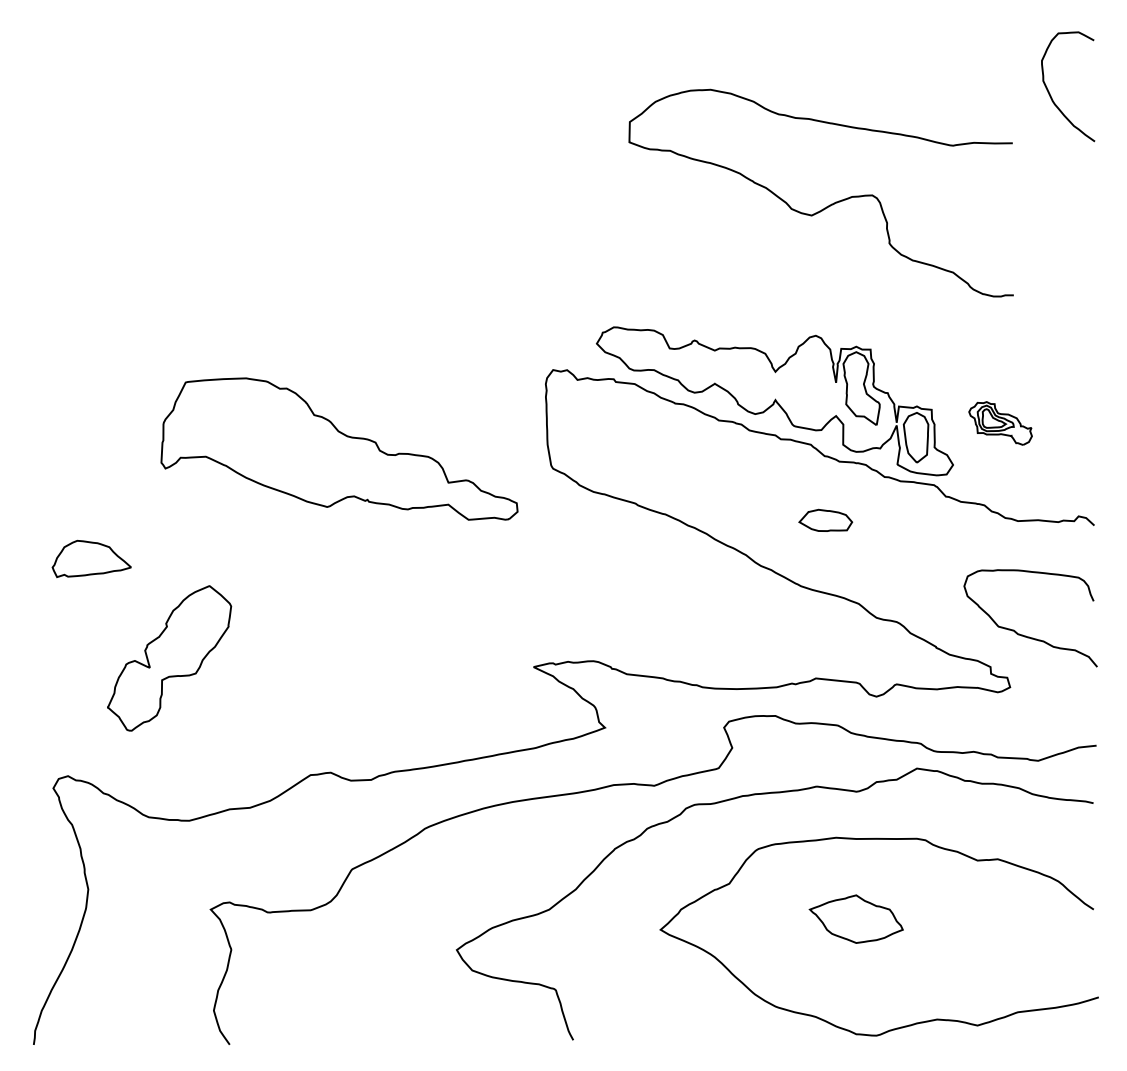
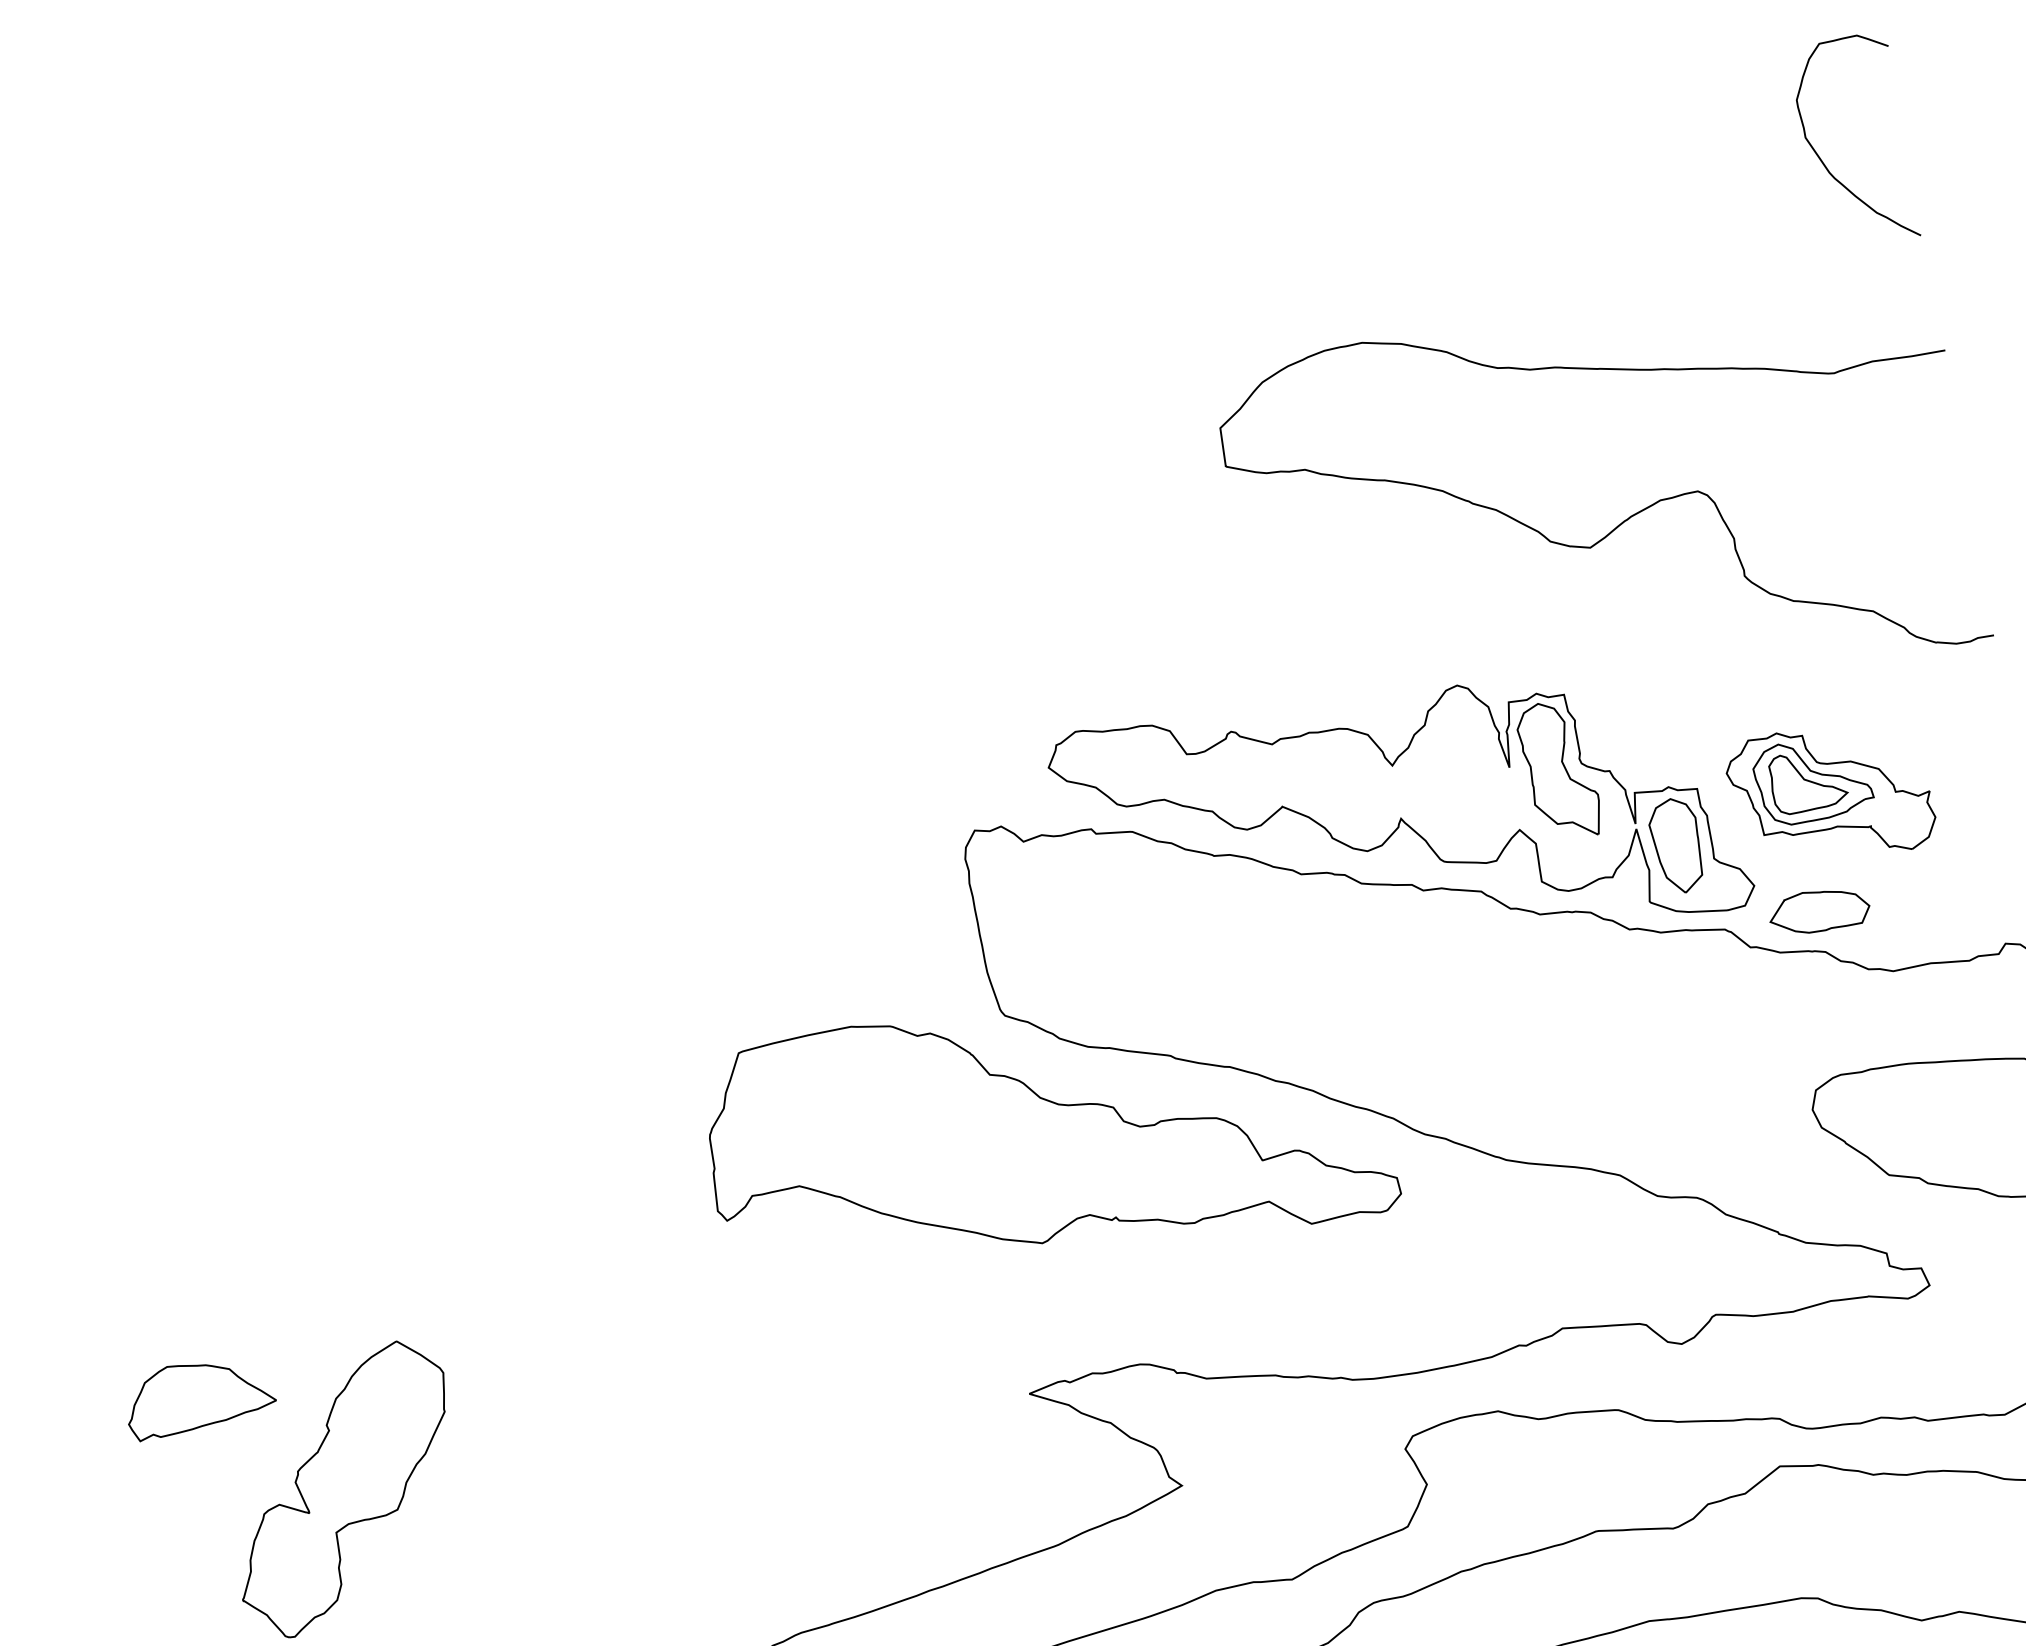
curve: (829, 204) -> (1620, 521), moved
part: (1000, 423) -> (1830, 793), size x1.67
part: (339, 448) -> (1047, 1129), moved
part: (825, 519) -> (1818, 909), moved
part: (91, 558) -> (199, 1395), moved

